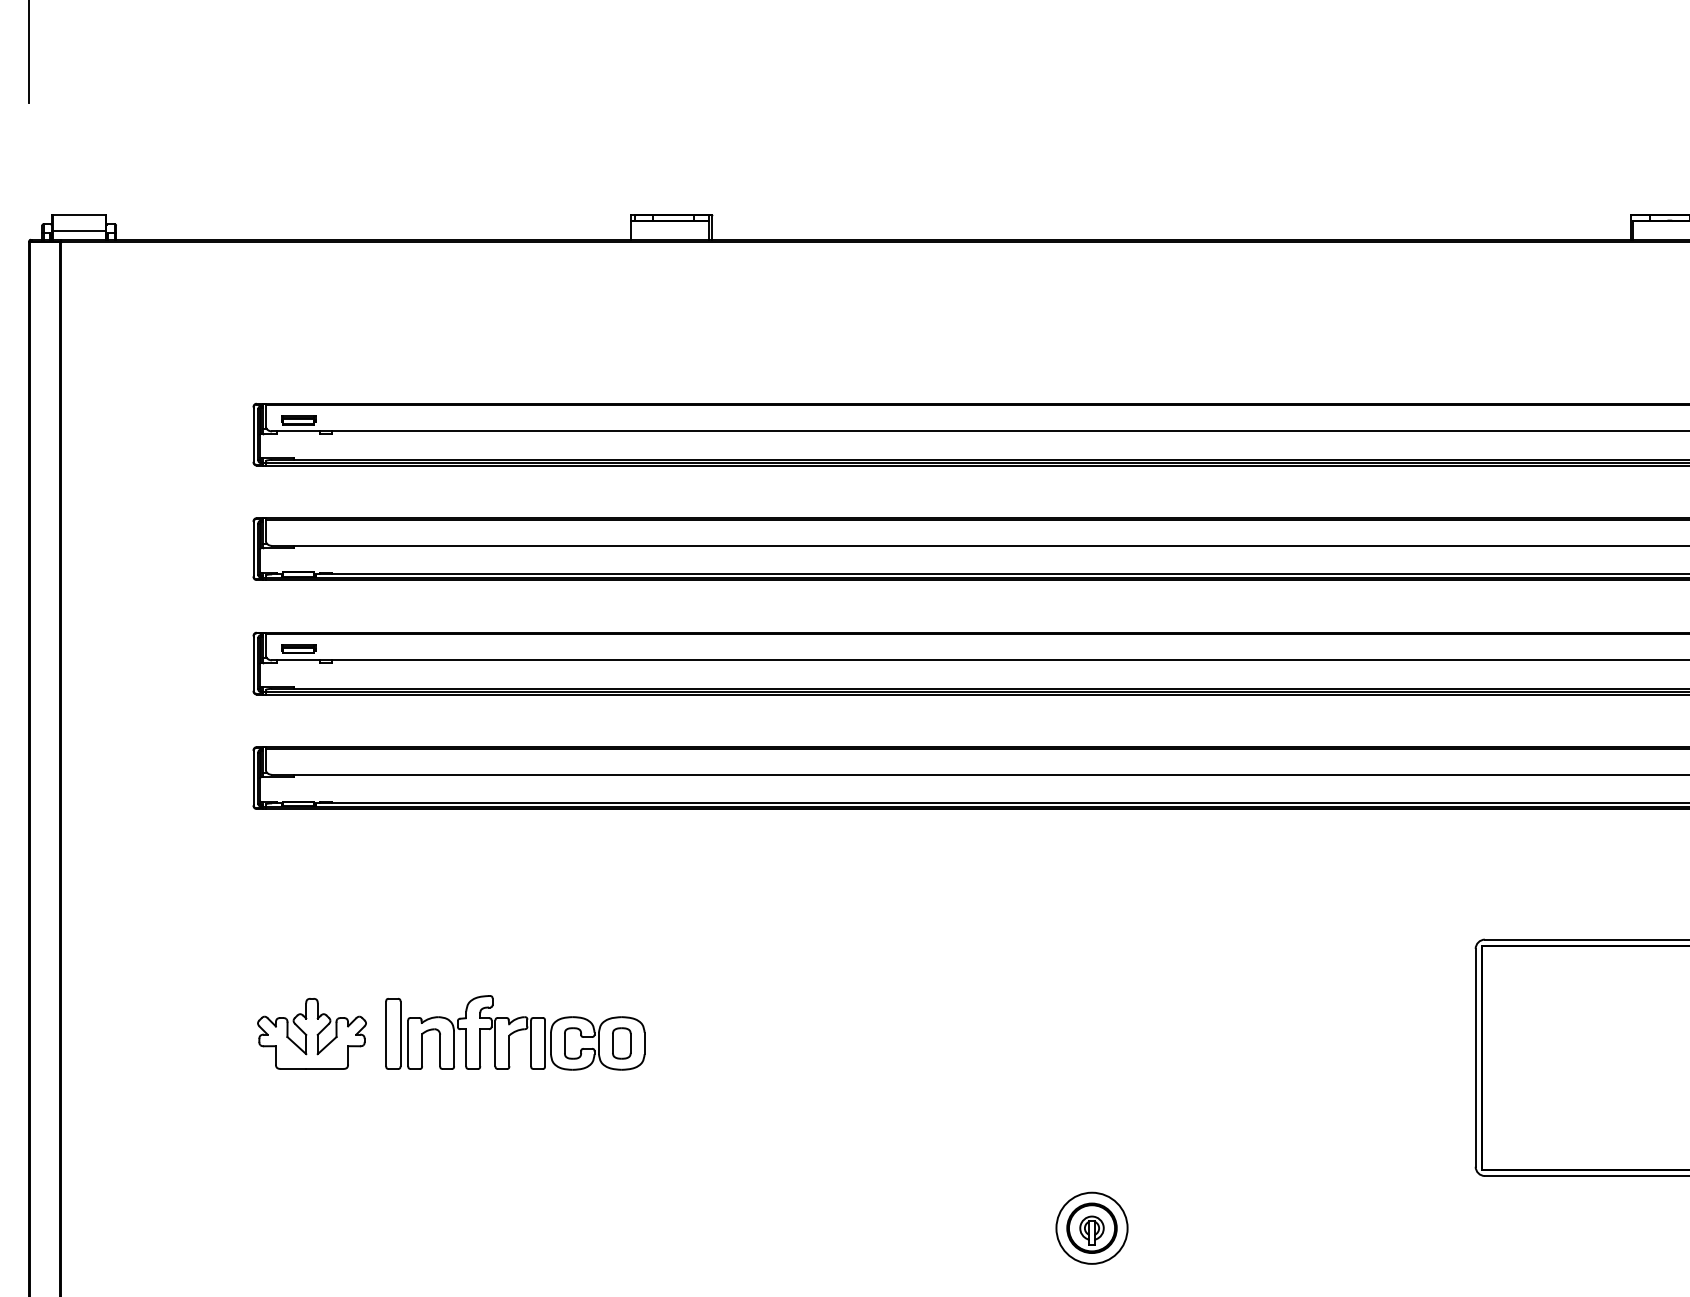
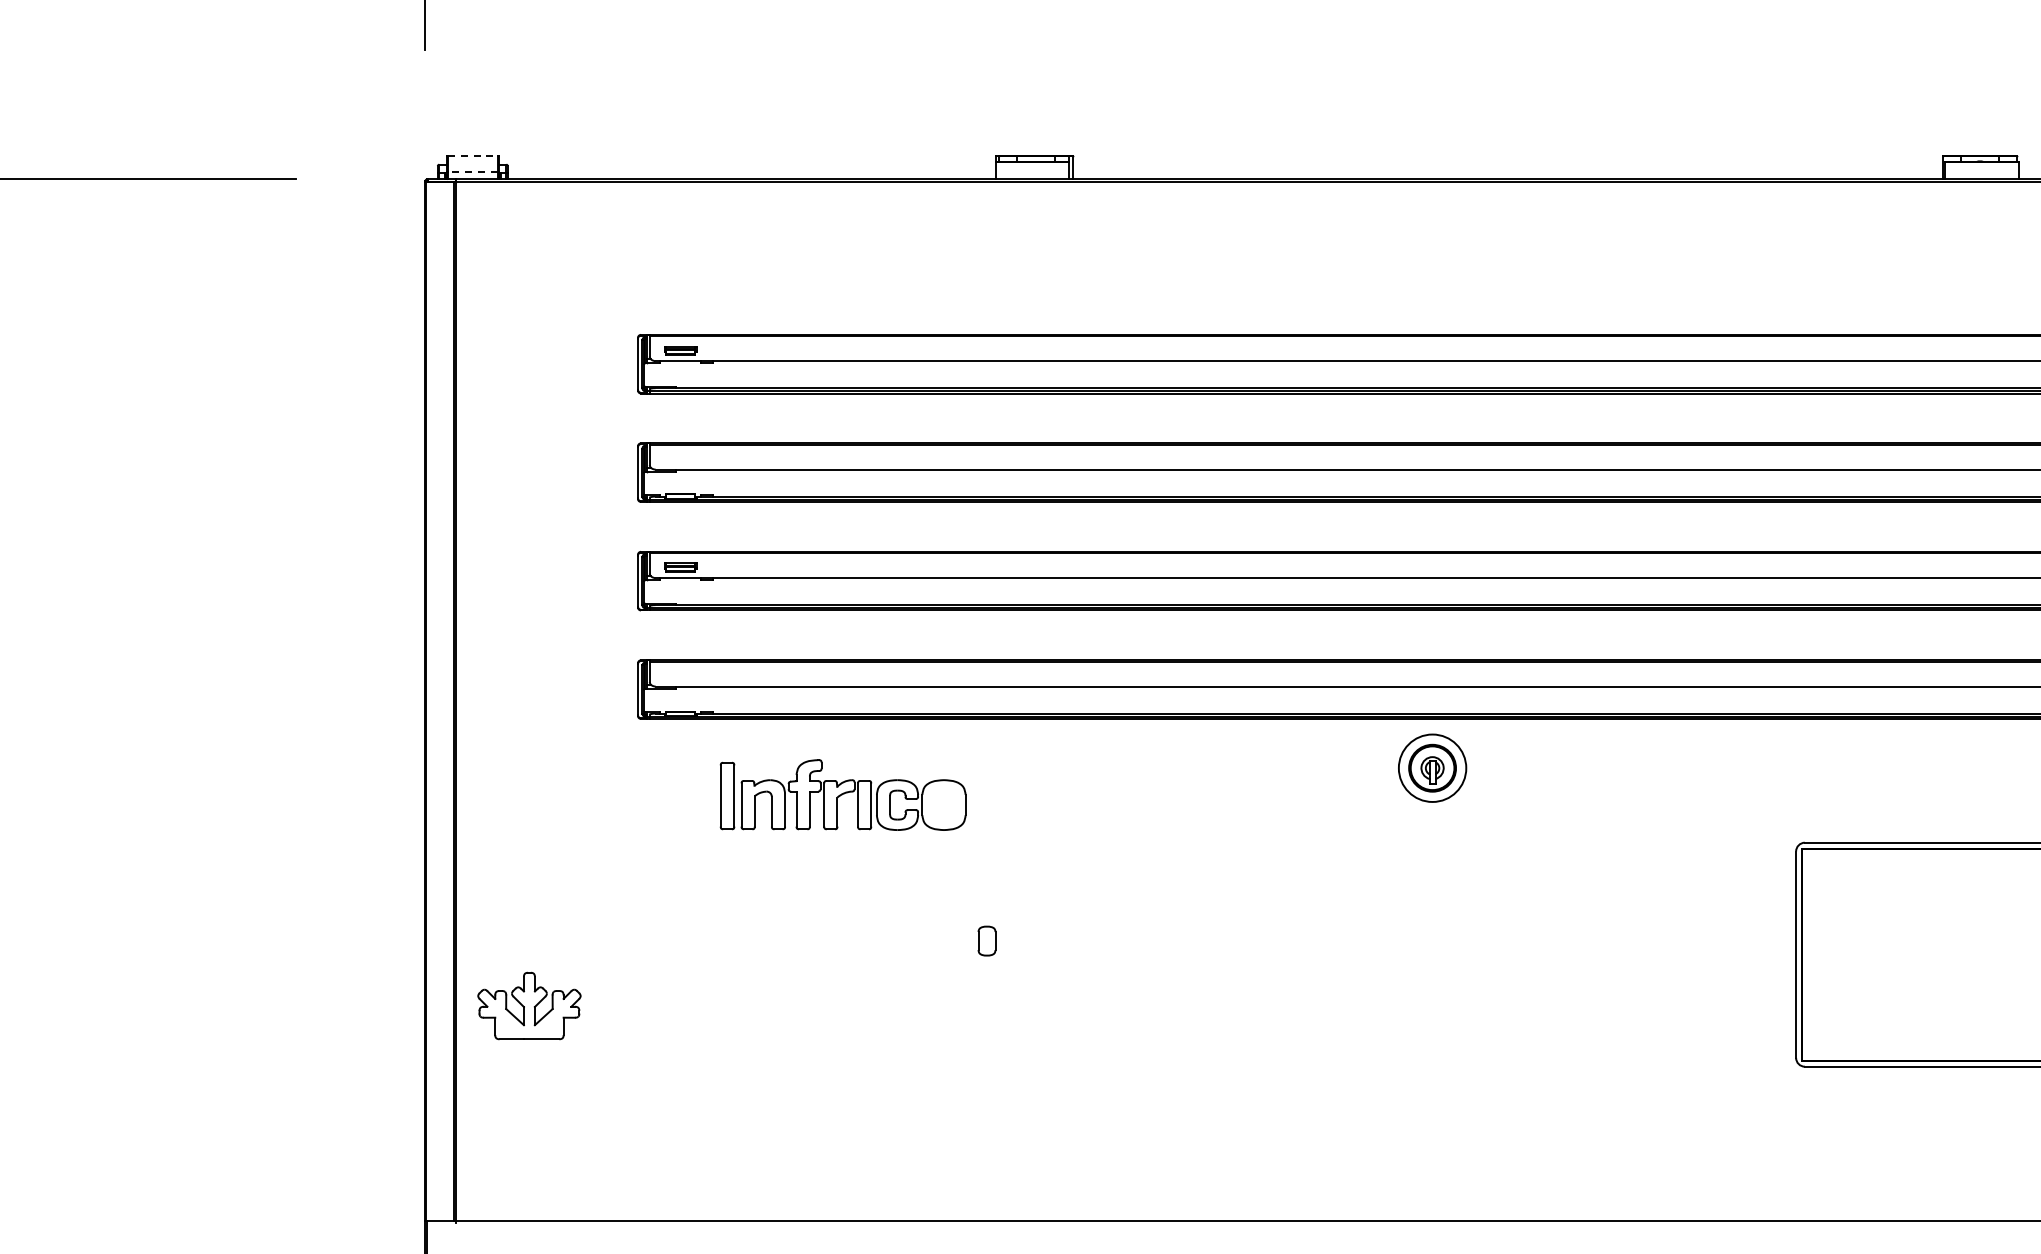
line: (79, 215) -> (473, 156), solid -> dashed
line: (78, 231) -> (472, 171), solid -> dashed
part: (514, 1032) -> (842, 794), moved
part: (312, 1033) -> (529, 1005), moved
part: (1091, 1227) -> (1432, 767), moved

